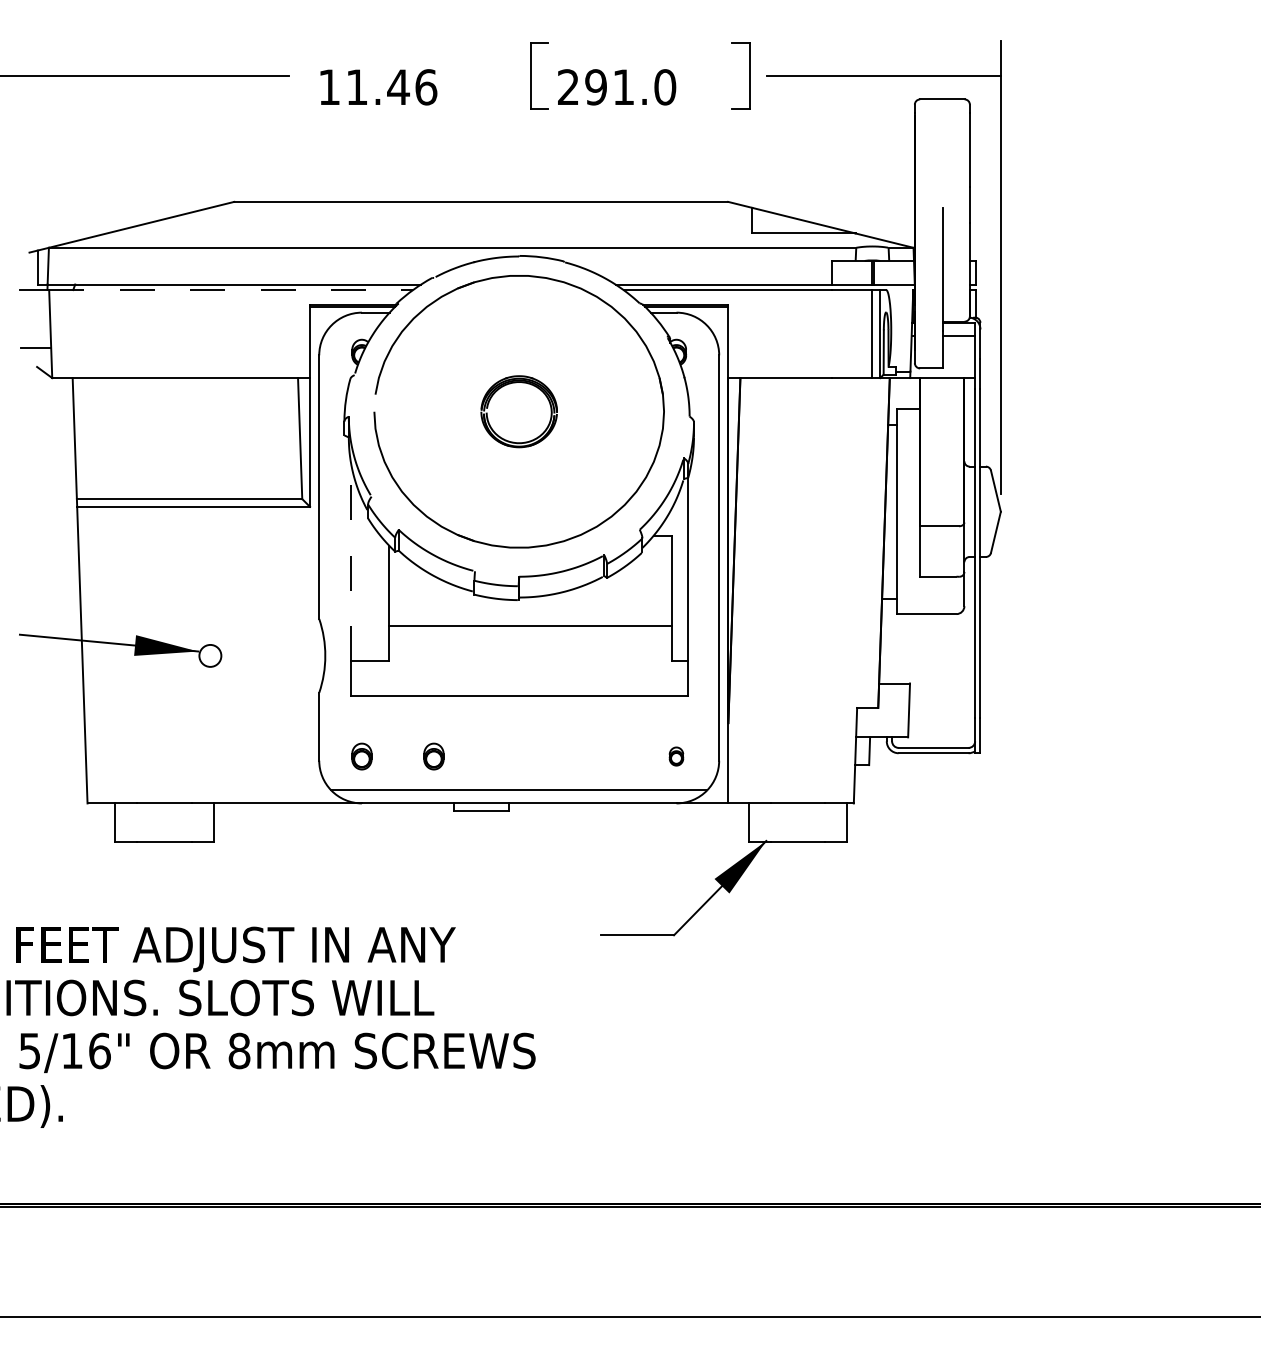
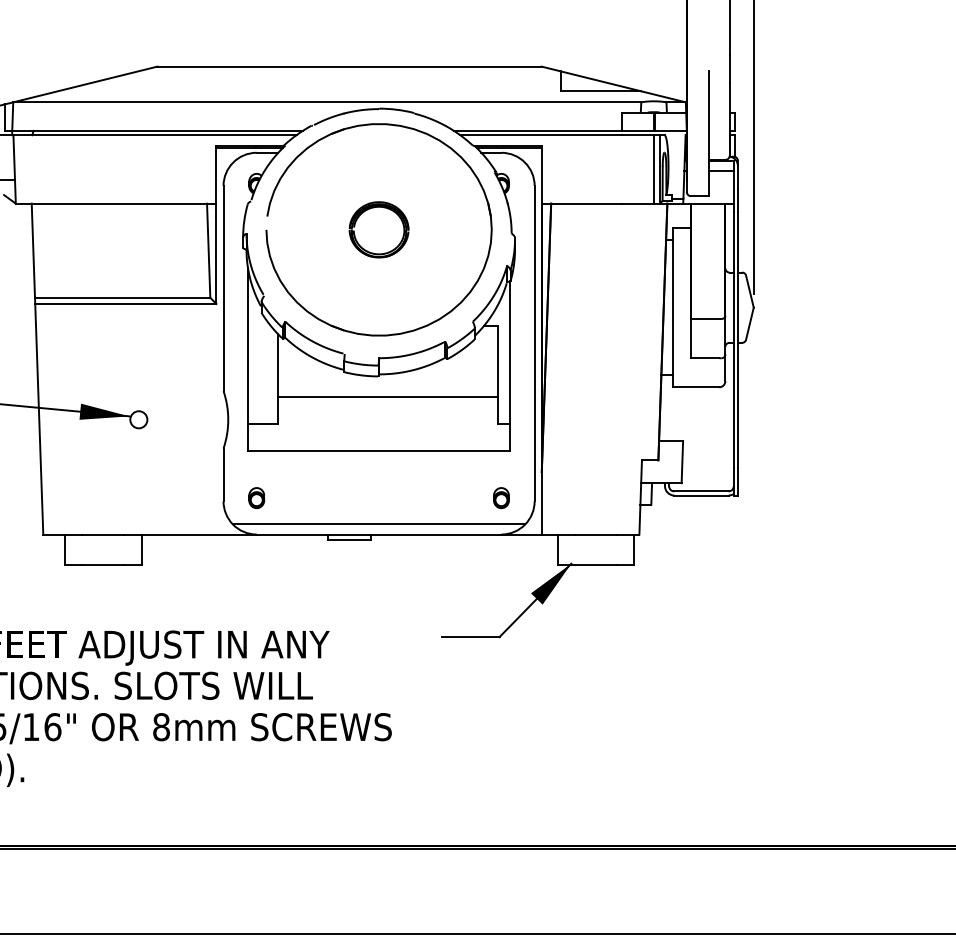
line: (231, 290) -> (155, 135), dashed -> solid
line: (350, 560) -> (247, 345), dashed -> solid
part: (433, 756) -> (312, 498), removed
part: (676, 756) -> (501, 498), size x1.43

